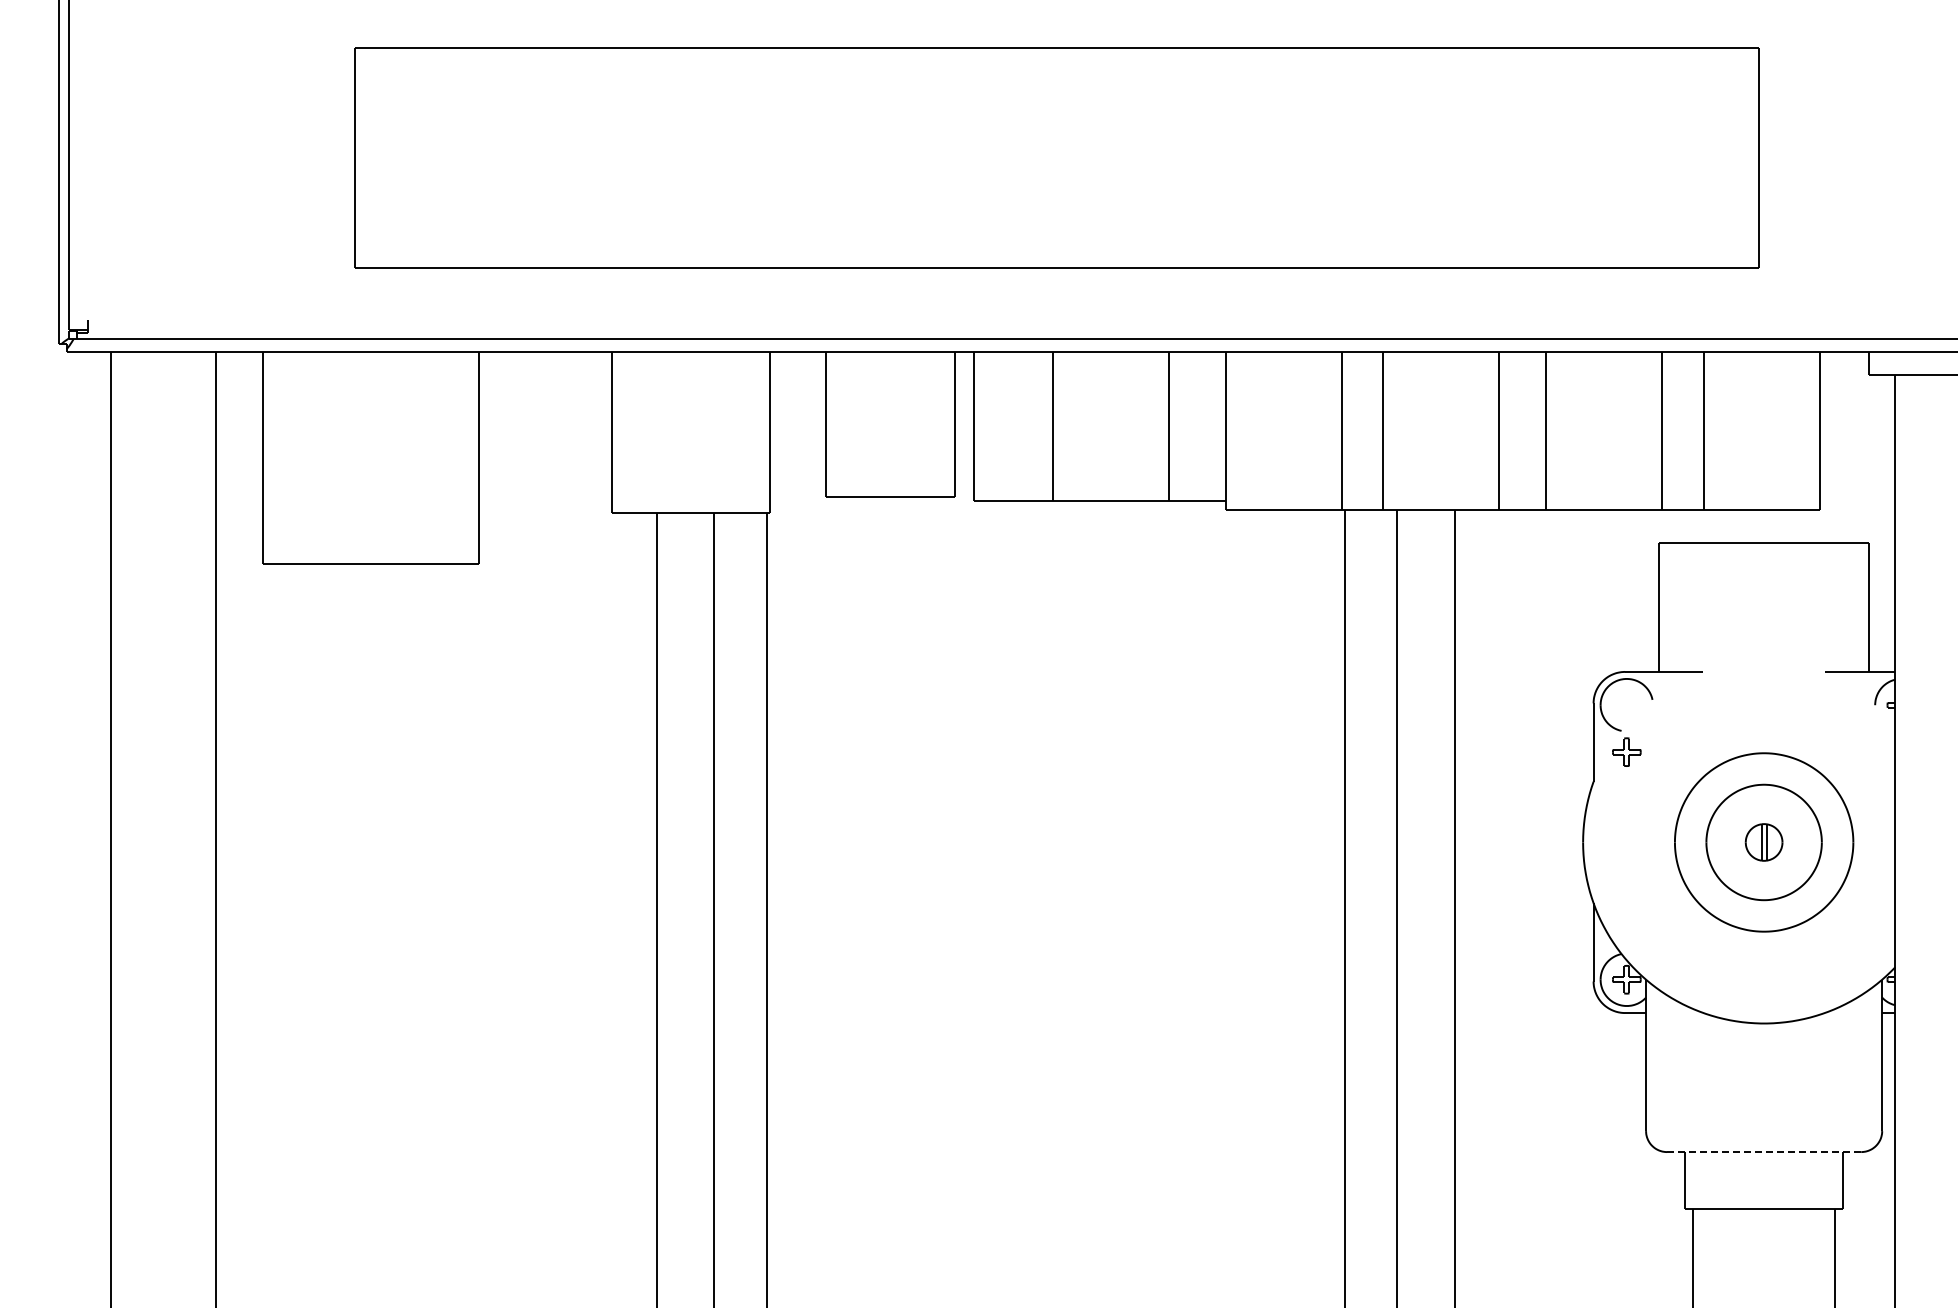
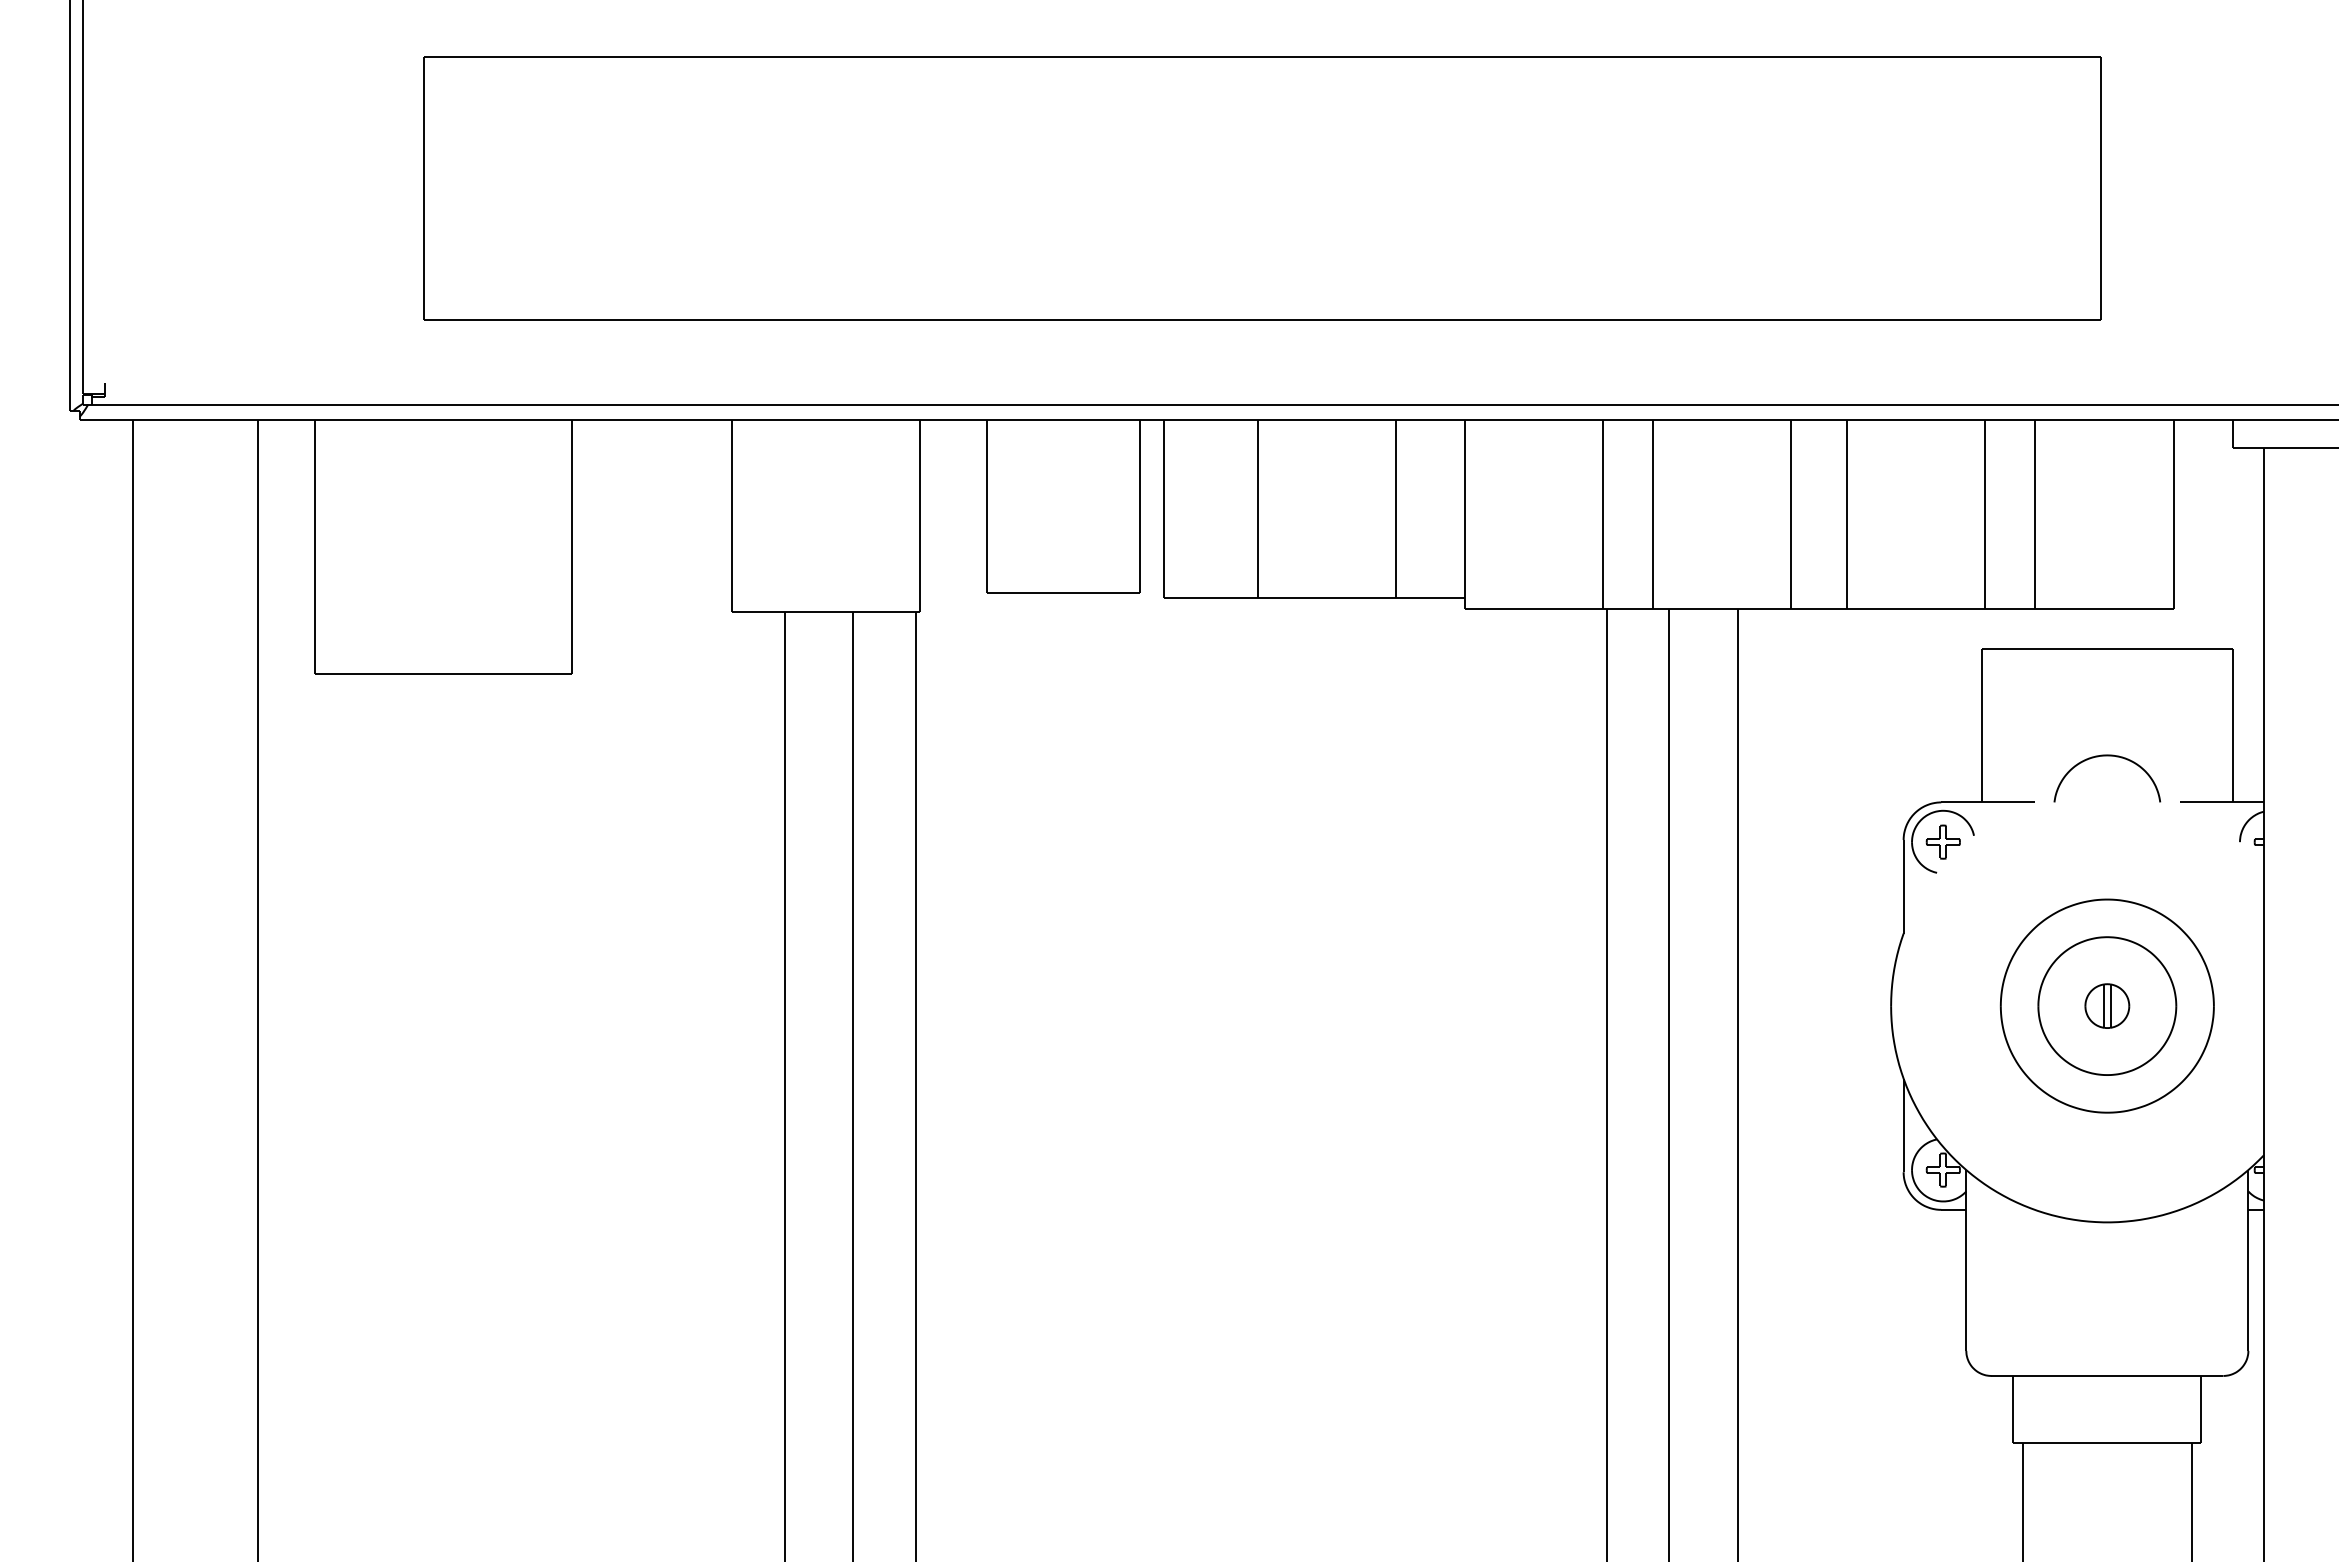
curve: (1764, 633) -> (2107, 756), added
part: (1626, 751) -> (1942, 841), moved
line: (1764, 1152) -> (2107, 1376), dashed -> solid

